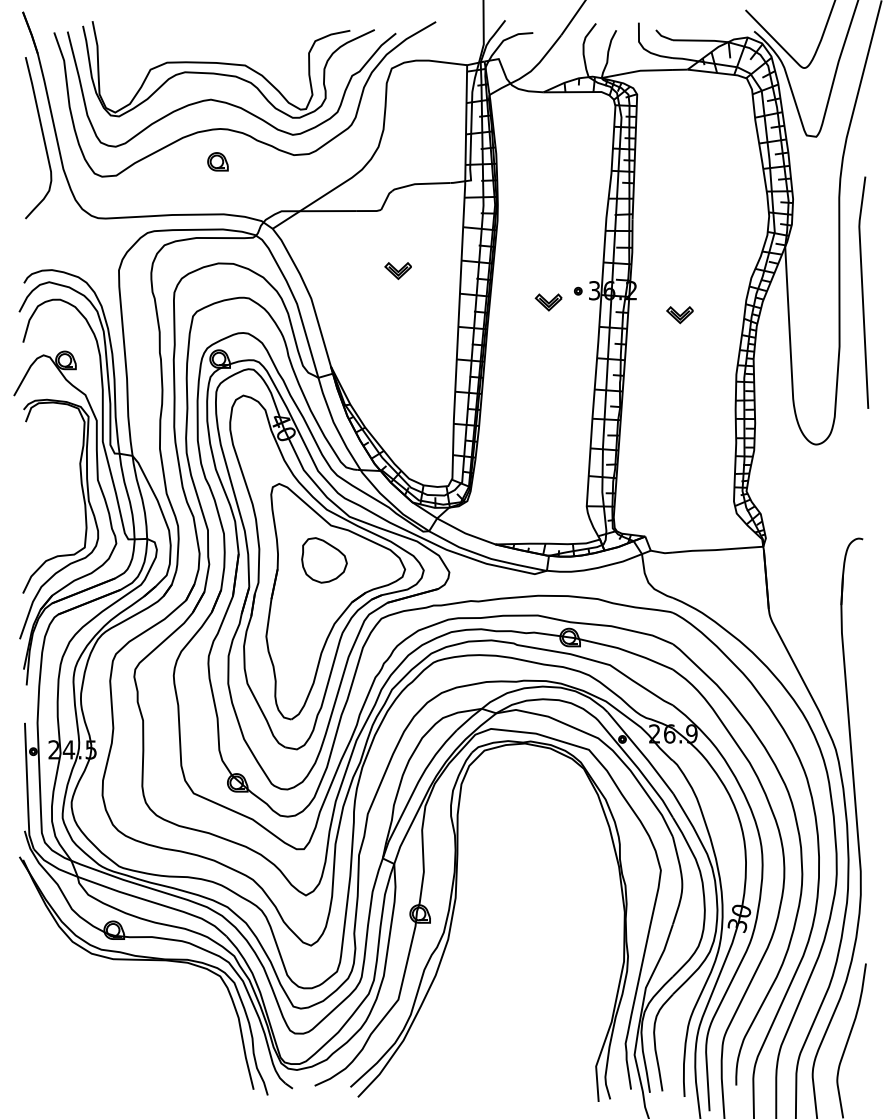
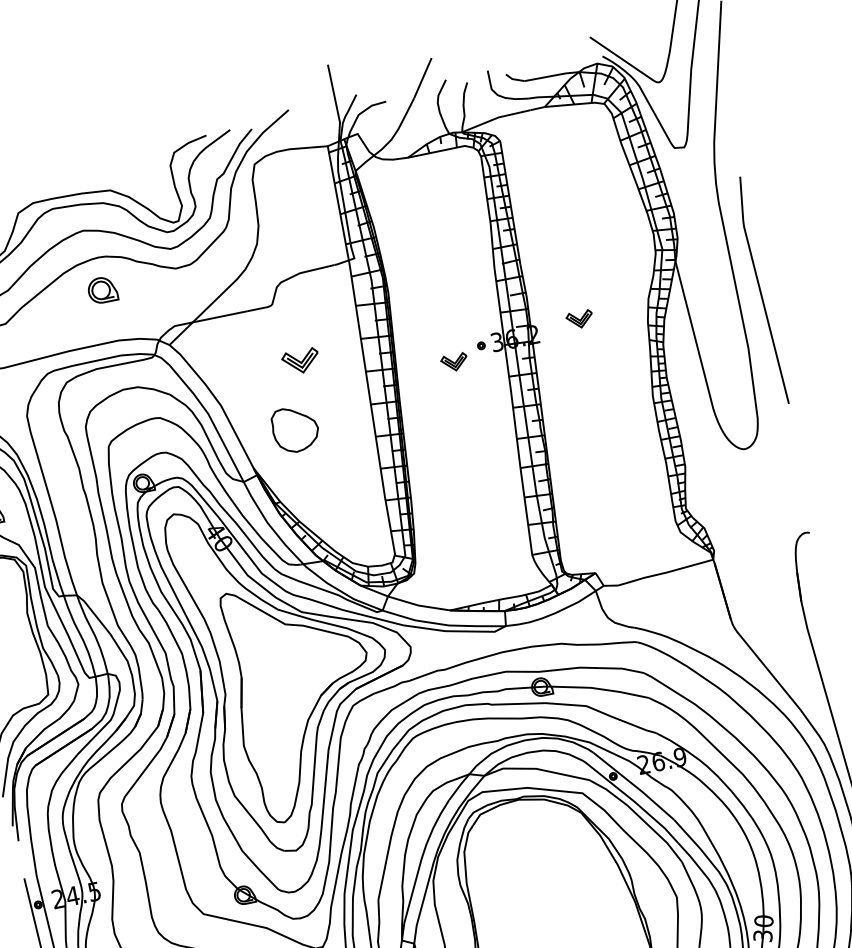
part: (217, 161) -> (102, 289), size x1.4
part: (397, 270) -> (300, 361), size x1.4
part: (679, 315) -> (579, 320), moved
part: (324, 560) -> (295, 429), moved

